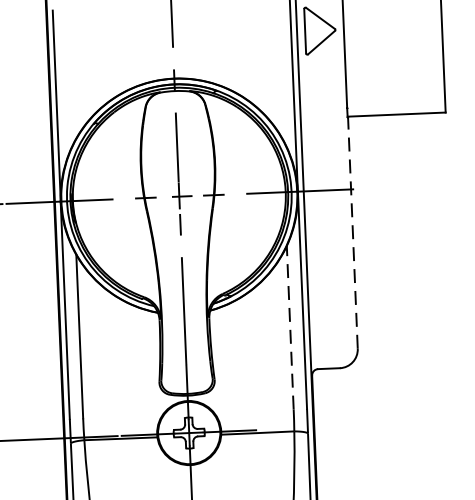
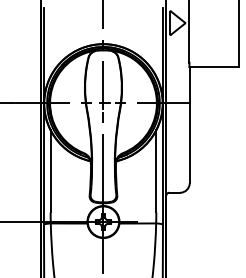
line: (352, 233) -> (189, 125), dashed -> solid
line: (290, 325) -> (156, 170), dashed -> solid

